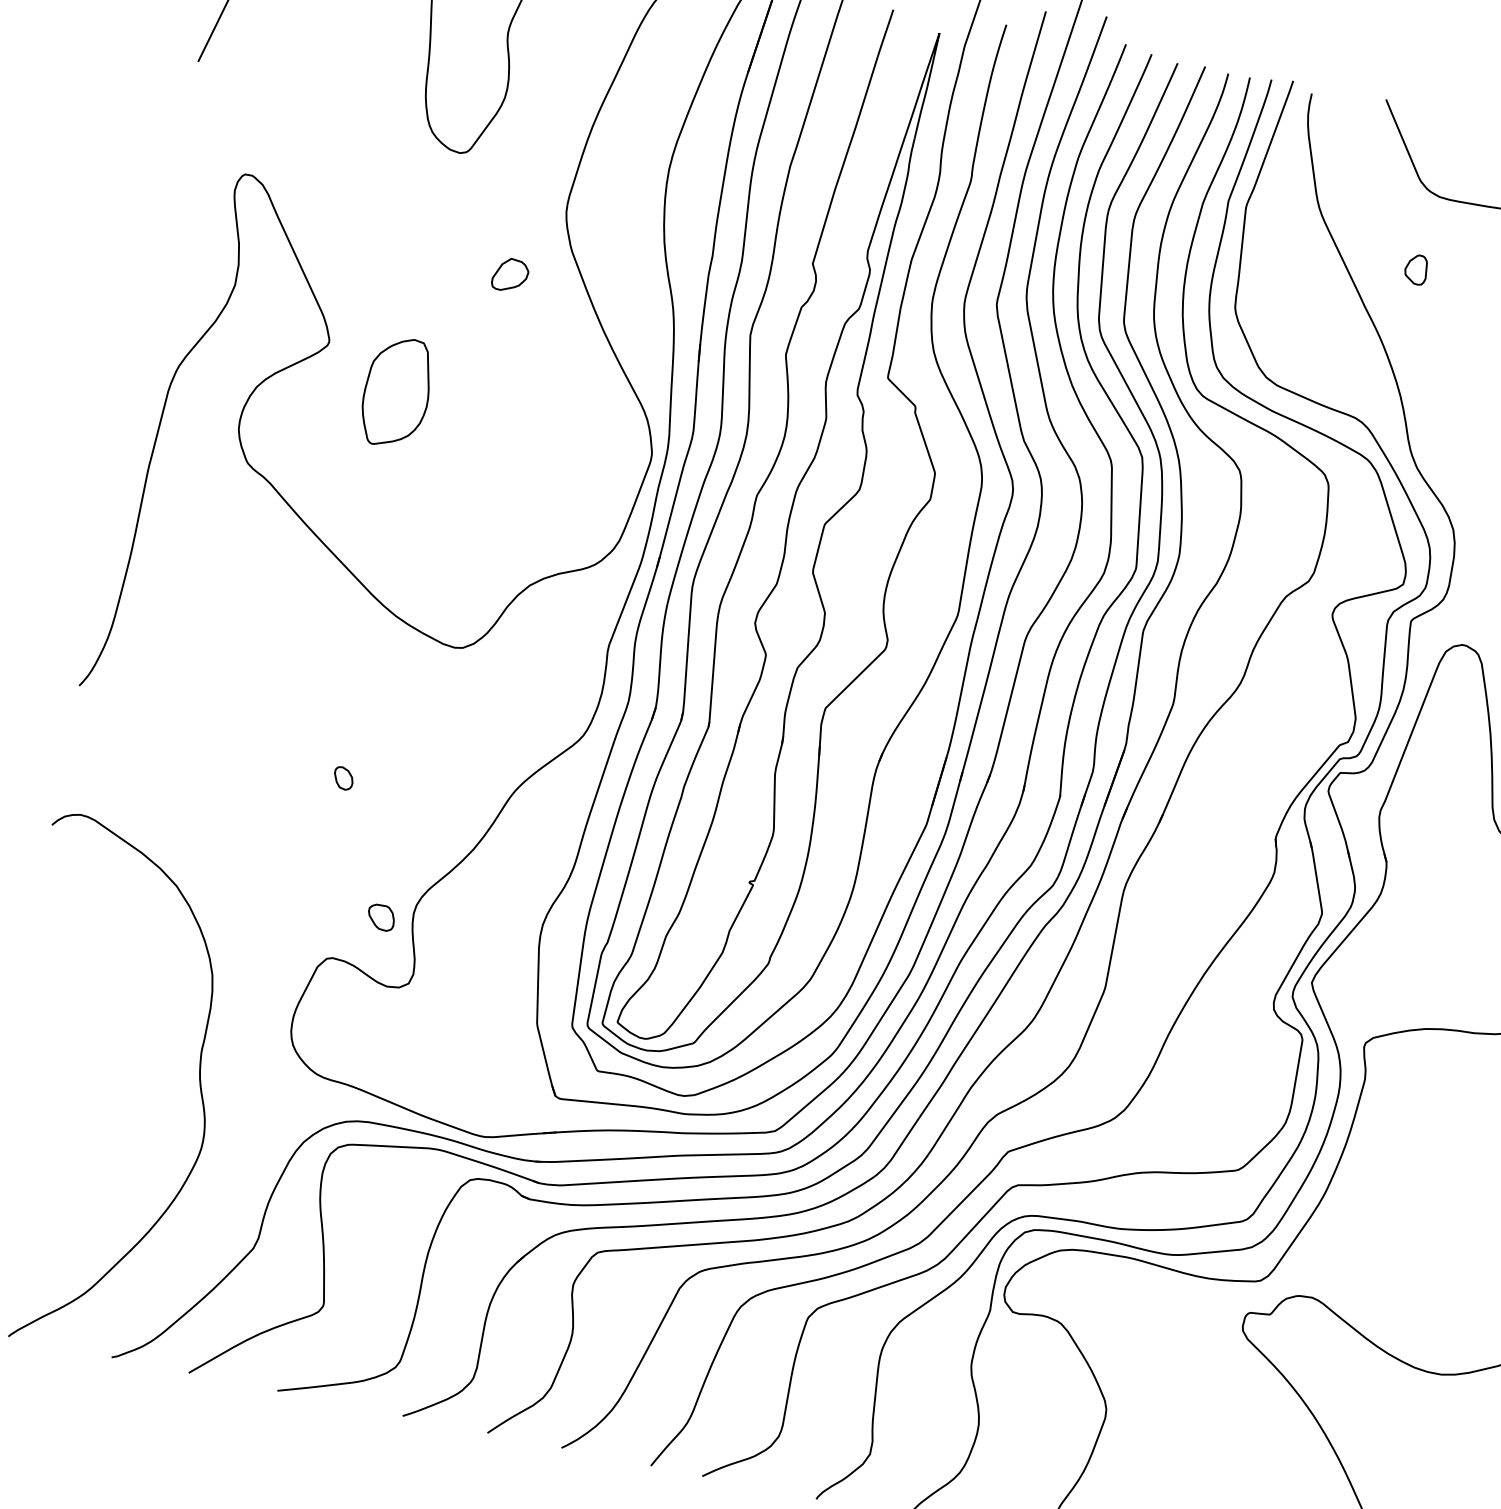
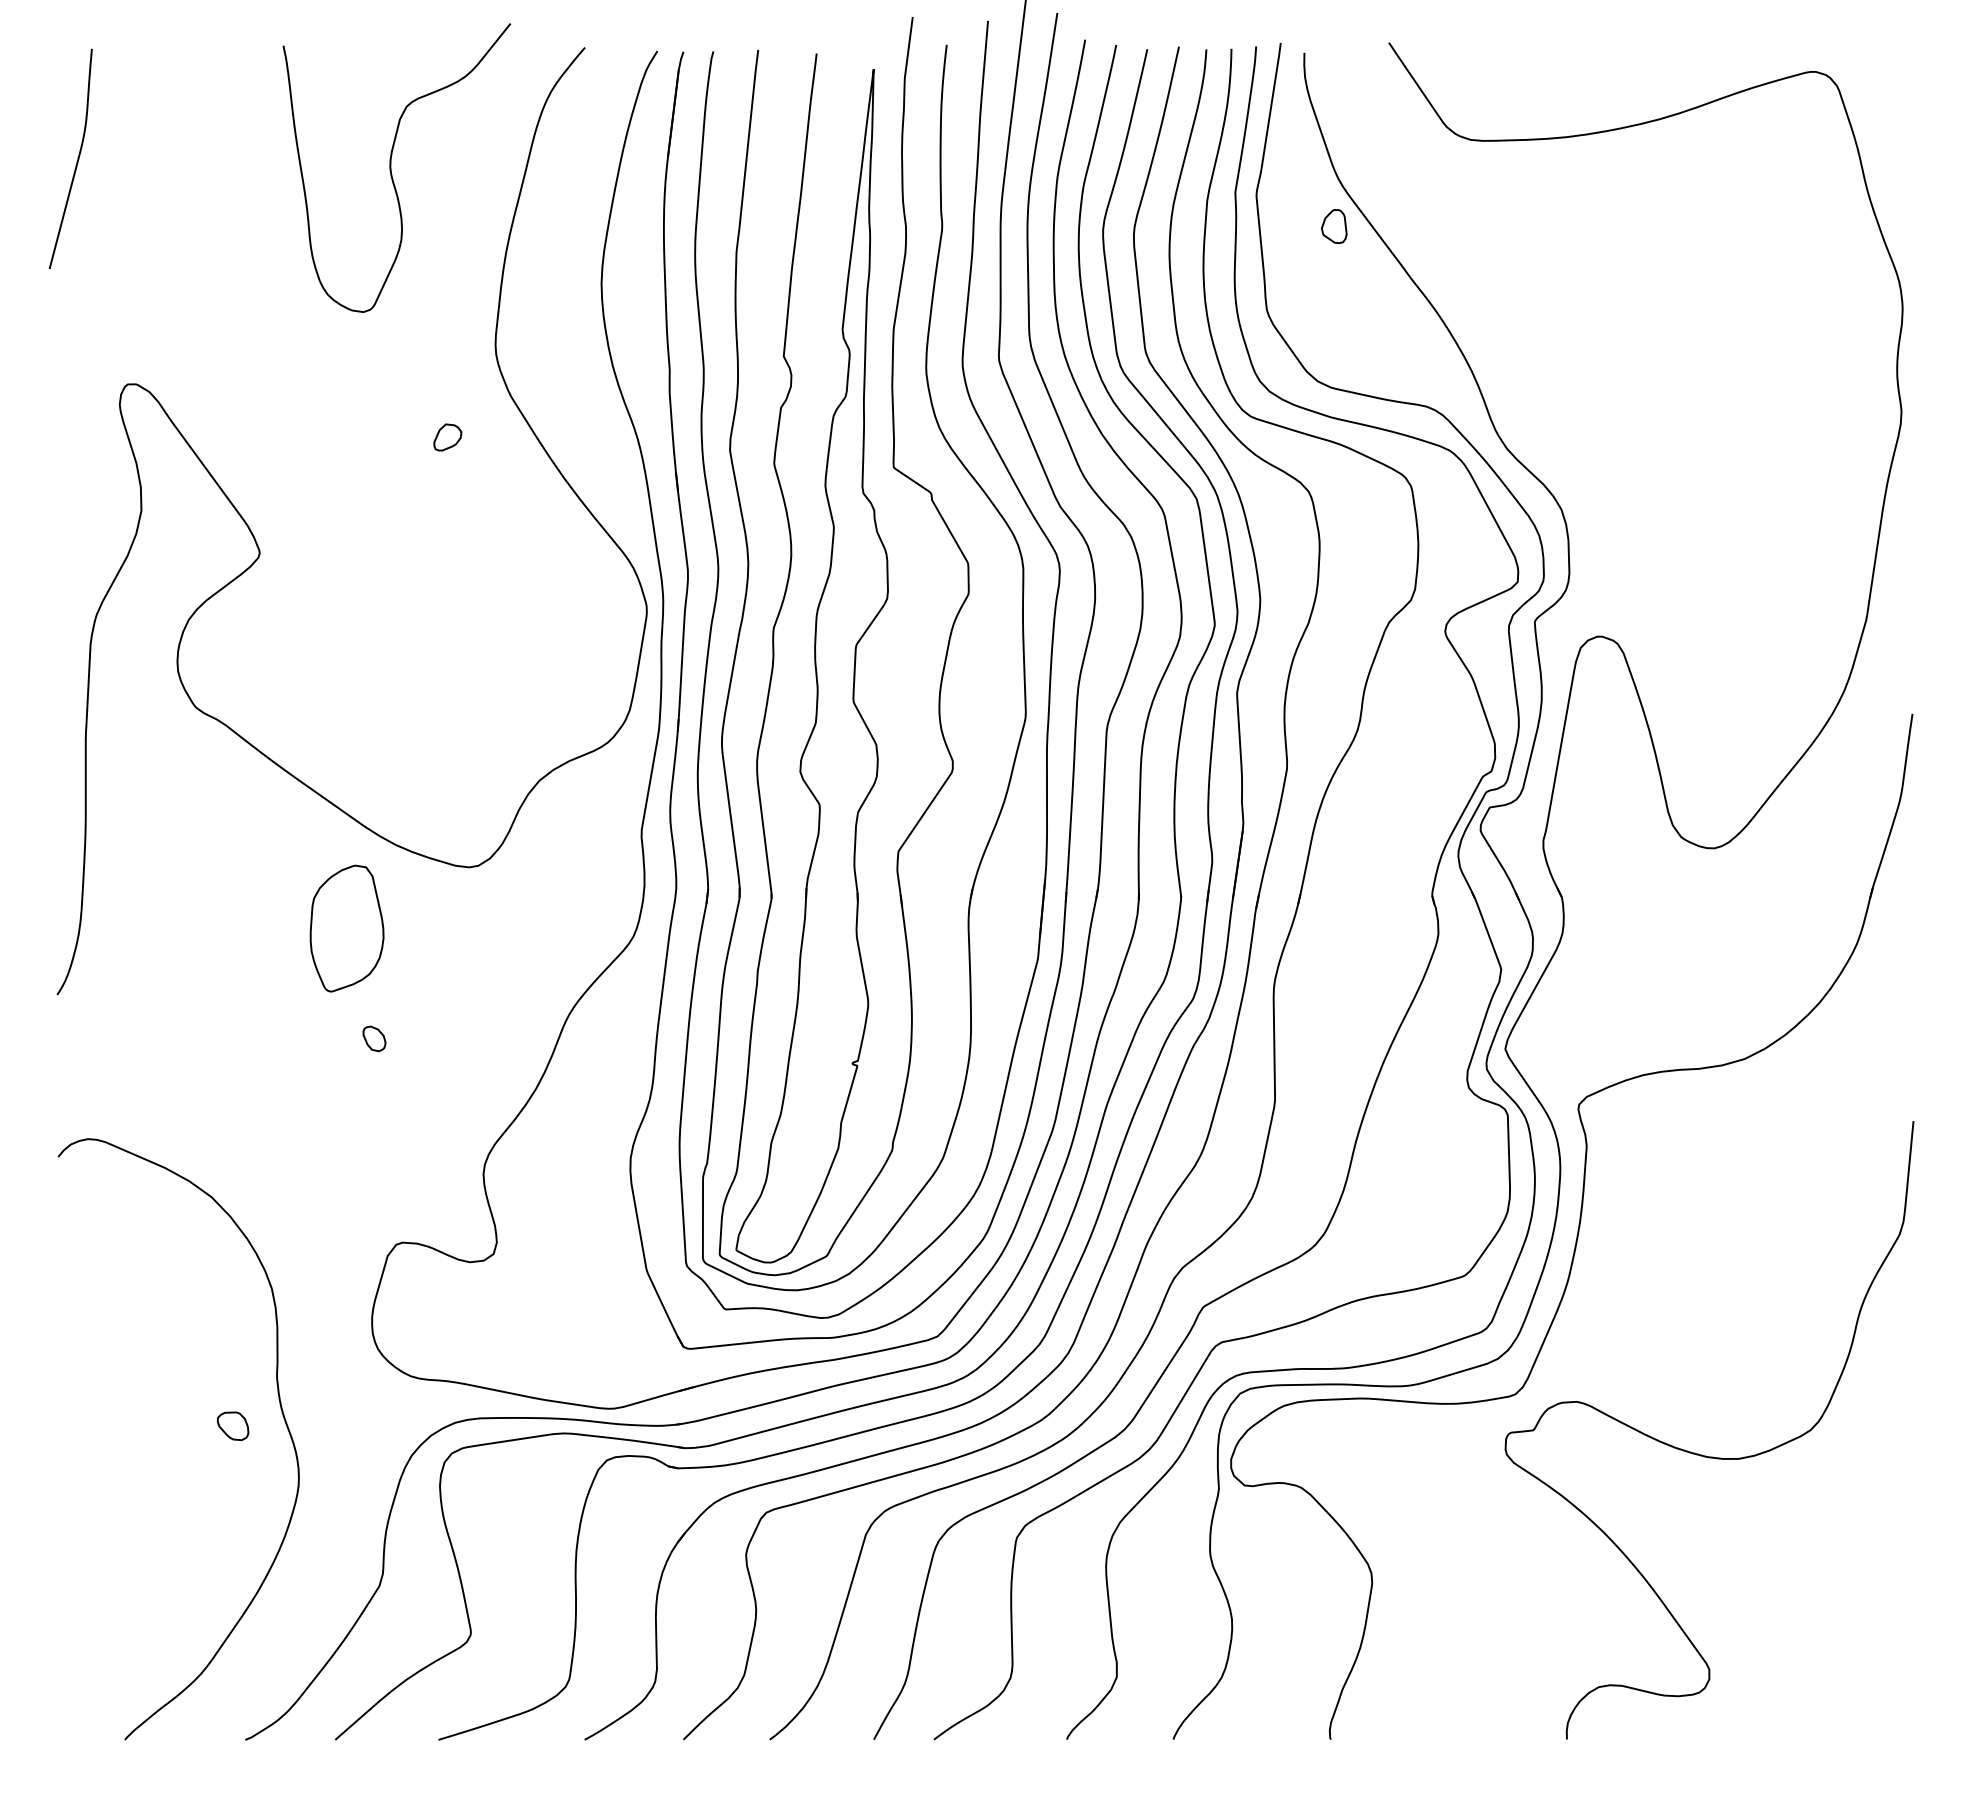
part: (1416, 269) -> (1334, 226), moved
part: (510, 275) -> (447, 437), size x0.7
part: (396, 392) -> (346, 928), moved
part: (380, 916) -> (232, 1425), moved

